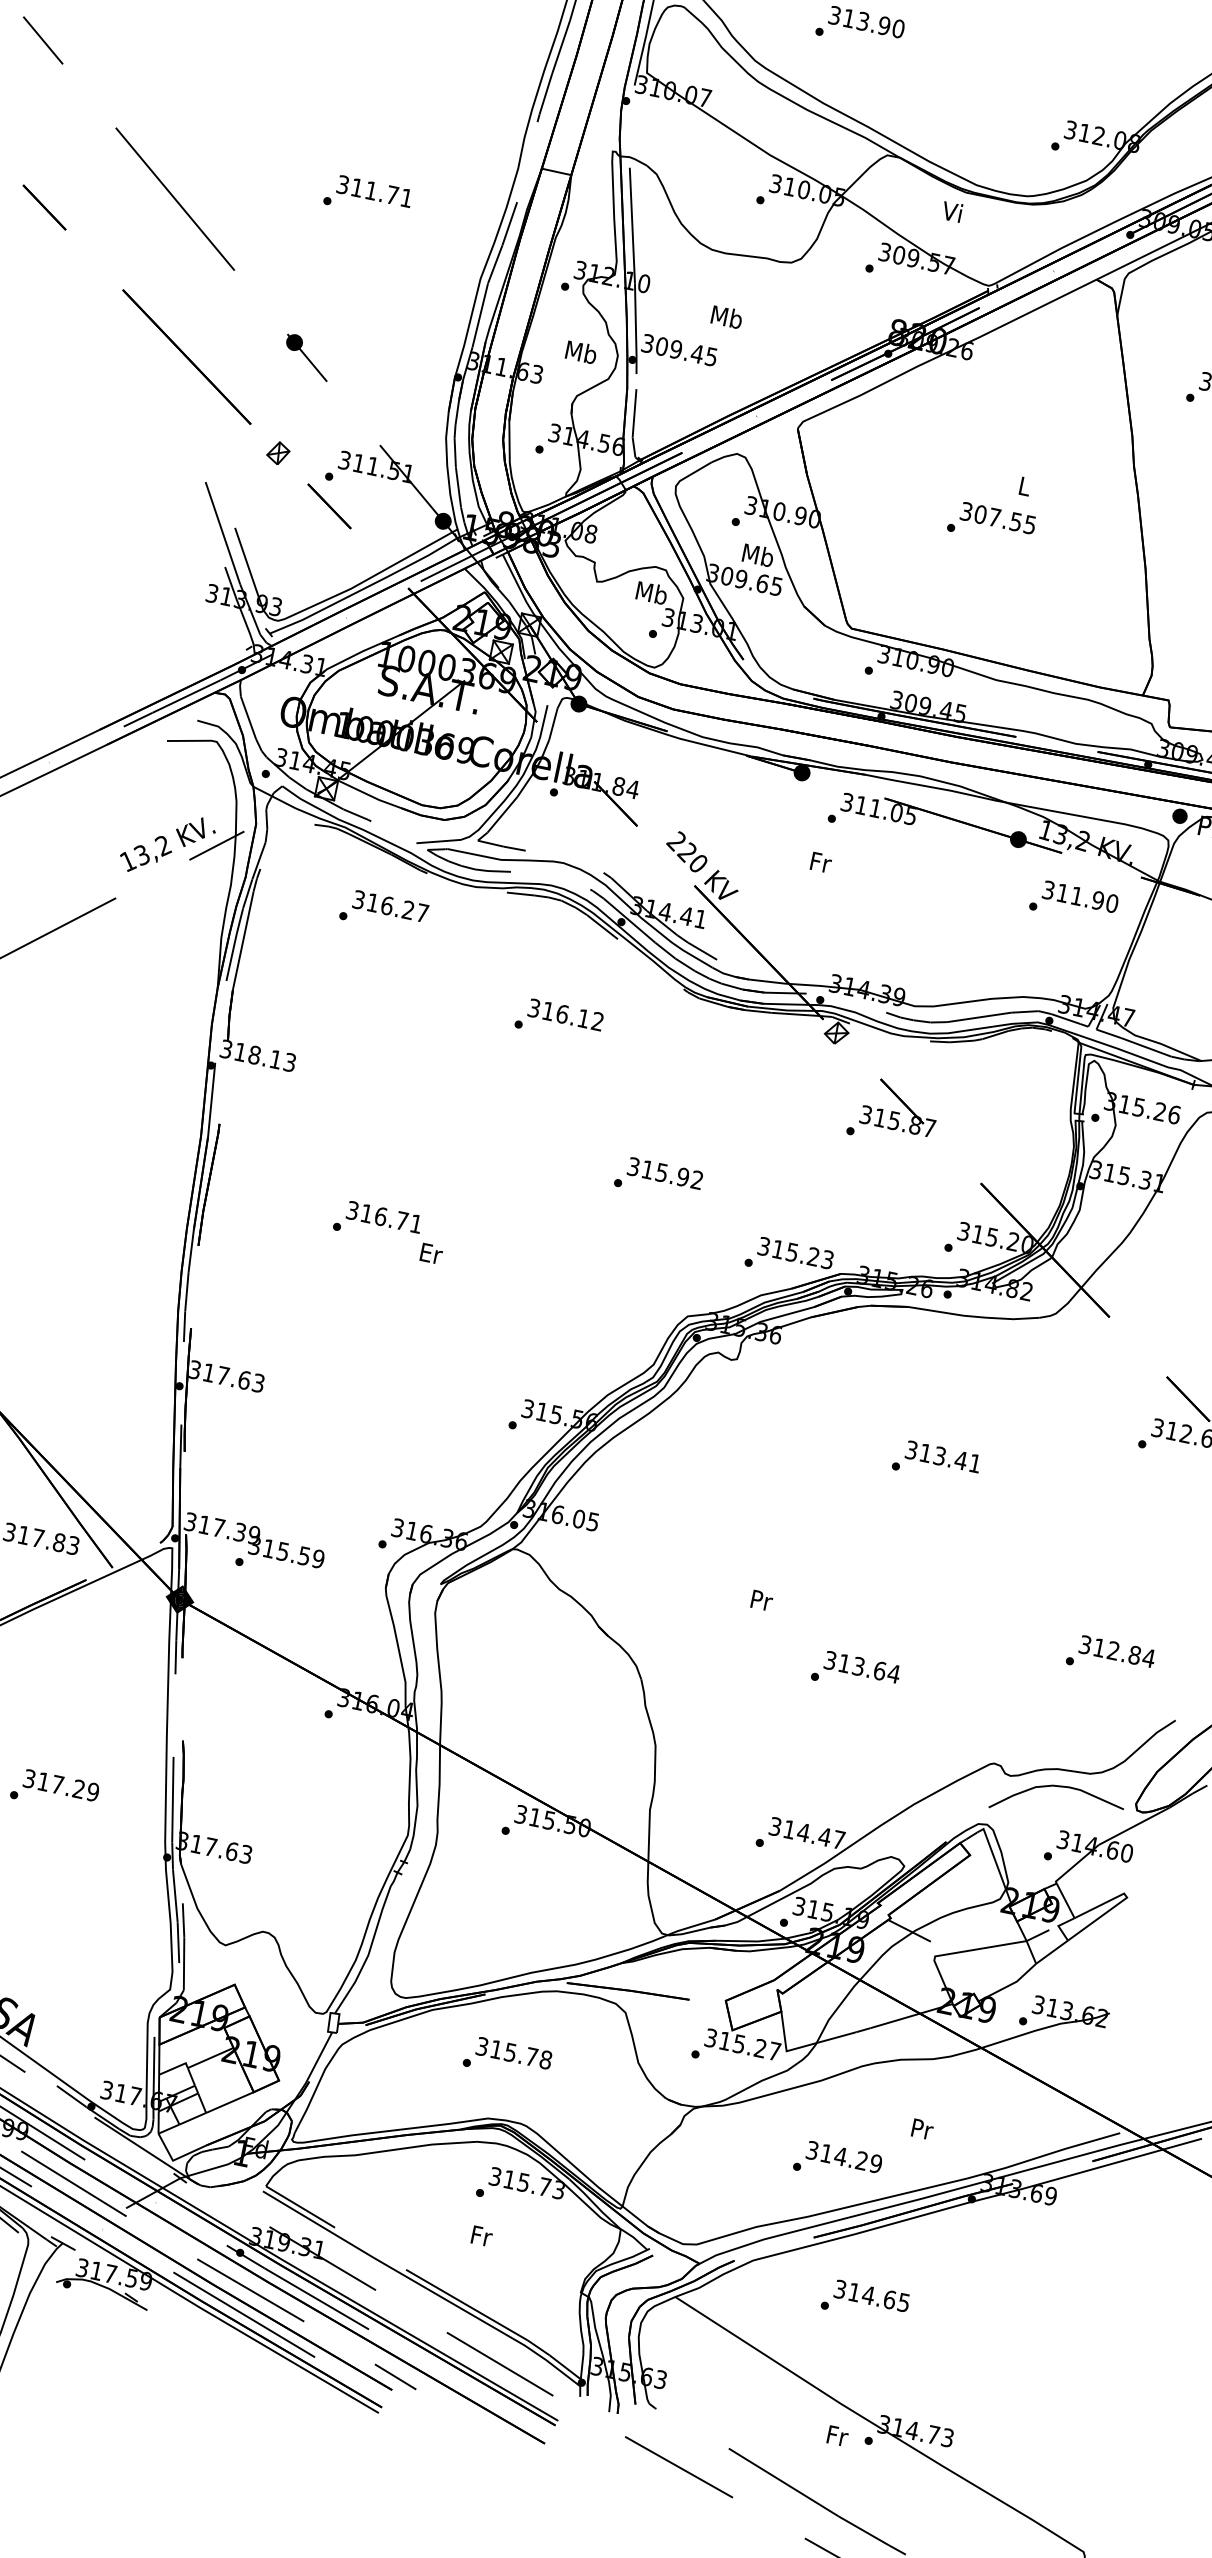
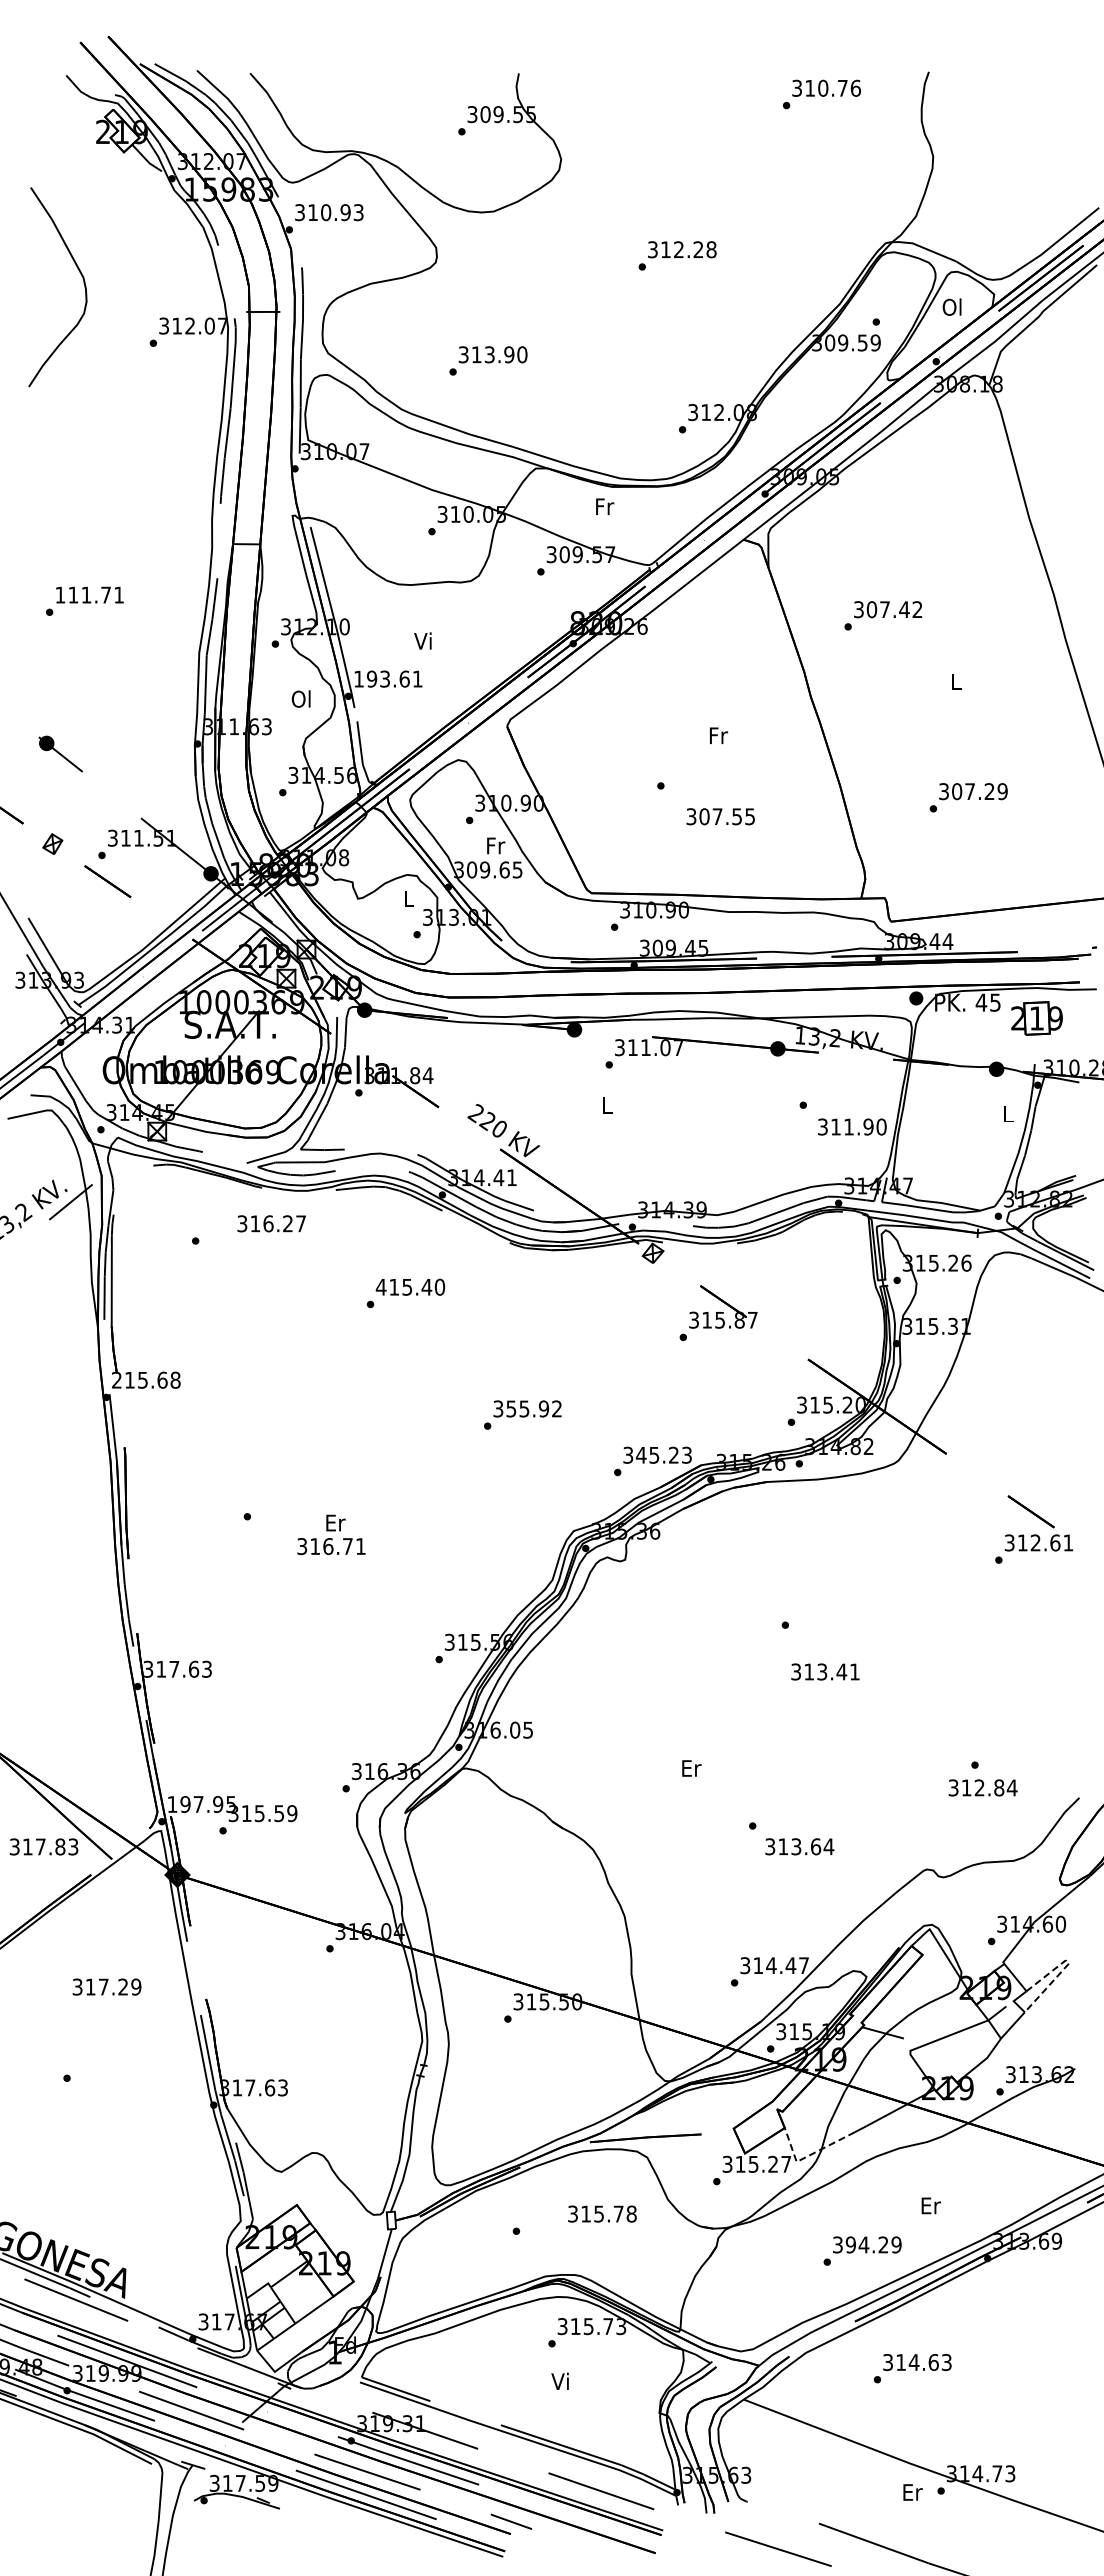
text: (343, 184) -> (60, 594), 311.71 -> 111.71
text: (953, 212) -> (604, 506), Vi -> Fr
text: (726, 316) -> (423, 640), Mb -> Vi
text: (679, 349) -> (388, 678), 309.45 -> 193.61
text: (581, 351) -> (301, 698), Mb -> Ol
text: (1025, 486) -> (718, 735), L -> Fr
text: (998, 517) -> (720, 816), moved
text: (758, 555) -> (495, 845), Mb -> Fr
text: (651, 592) -> (408, 898), Mb -> L
text: (910, 816) -> (678, 1048), 311.05 -> 311.07
text: (821, 862) -> (608, 1105), Fr -> L
text: (1080, 896) -> (852, 1126), moved
text: (390, 906) -> (271, 1223), moved
text: (566, 1014) -> (410, 1286), 316.12 -> 415.40
text: (258, 1055) -> (146, 1379), 318.13 -> 215.68
text: (647, 1169) -> (511, 1408), 315.92 -> 355.92
text: (384, 1217) -> (331, 1546), moved
text: (777, 1249) -> (640, 1455), 315.23 -> 345.23
text: (943, 1456) -> (825, 1671), moved
text: (221, 1528) -> (201, 1804), 317.39 -> 197.95
text: (761, 1600) -> (691, 1768), Pr -> Er
text: (1116, 1651) -> (982, 1787), moved
text: (862, 1666) -> (799, 1846), moved
text: (60, 1784) -> (106, 1986), moved
curve: (1061, 1787) -> (990, 1878), removed
line: (1122, 1901) -> (1065, 1967), solid -> dashed
line: (801, 2047) -> (809, 2155), solid -> dashed
text: (514, 2052) -> (602, 2213), moved
text: (921, 2128) -> (930, 2205), Pr -> Er
text: (826, 2152) -> (850, 2244), 314.29 -> 394.29
text: (480, 2234) -> (560, 2380), Fr -> Vi
text: (903, 2302) -> (946, 2362), 314.65 -> 314.63
text: (837, 2436) -> (912, 2492), Fr -> Er

